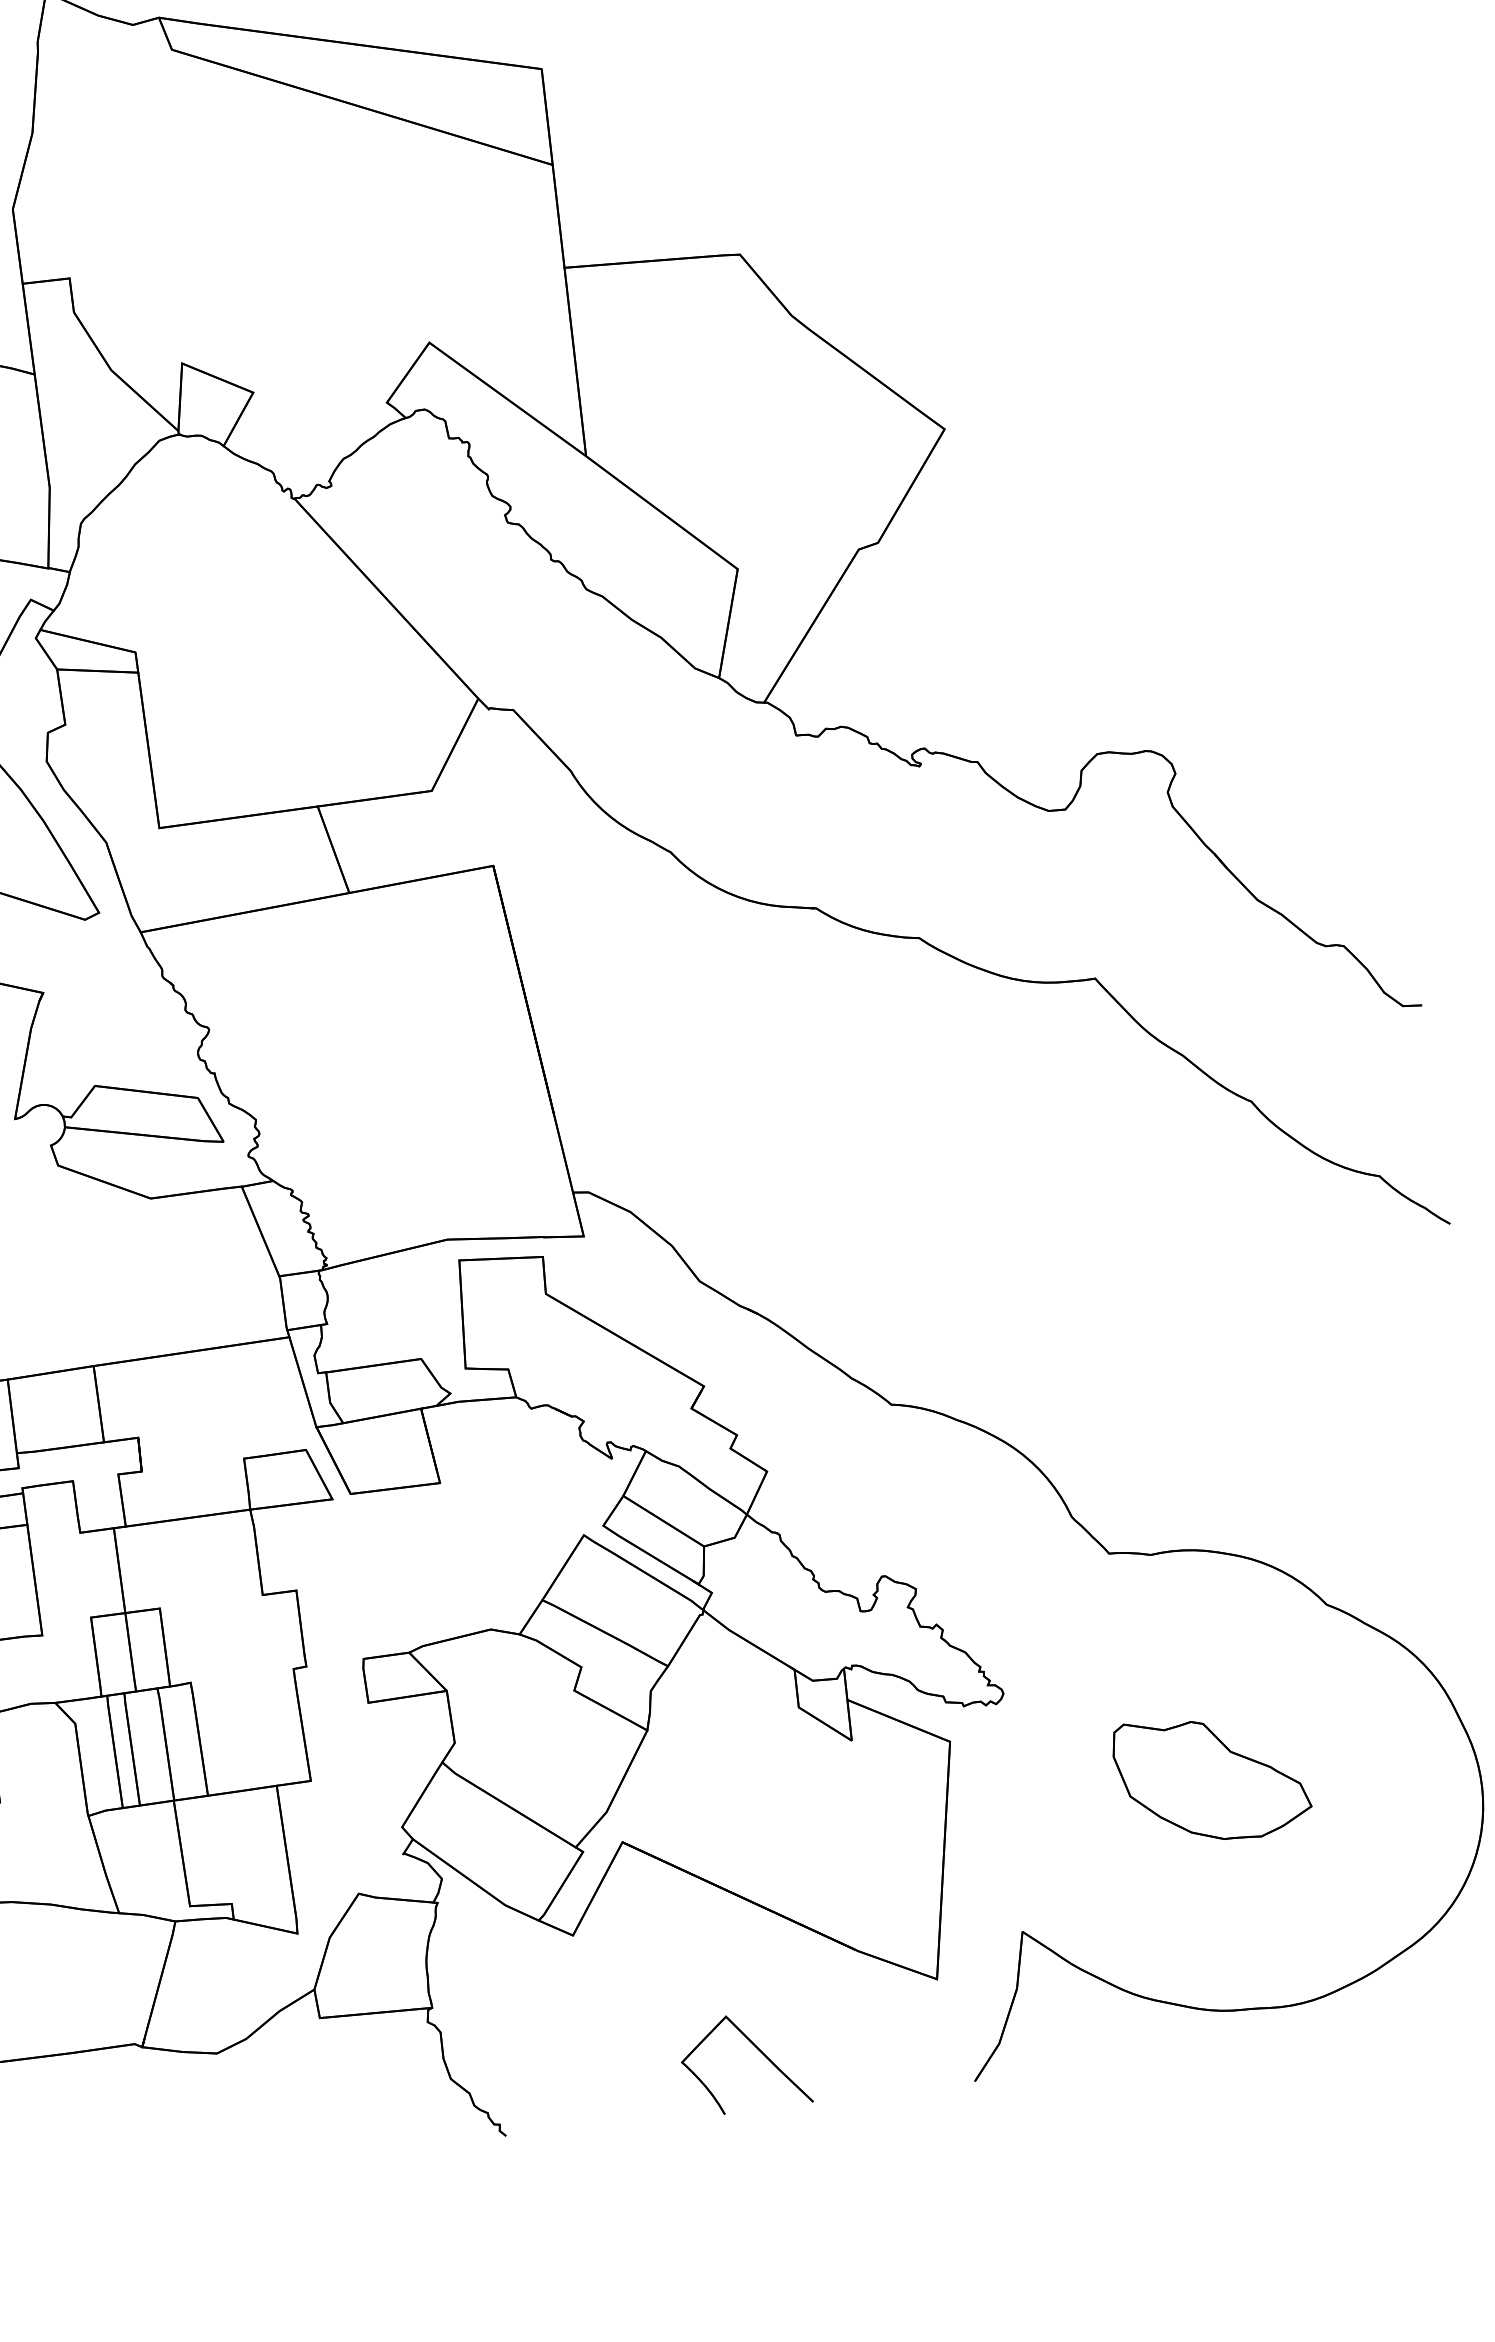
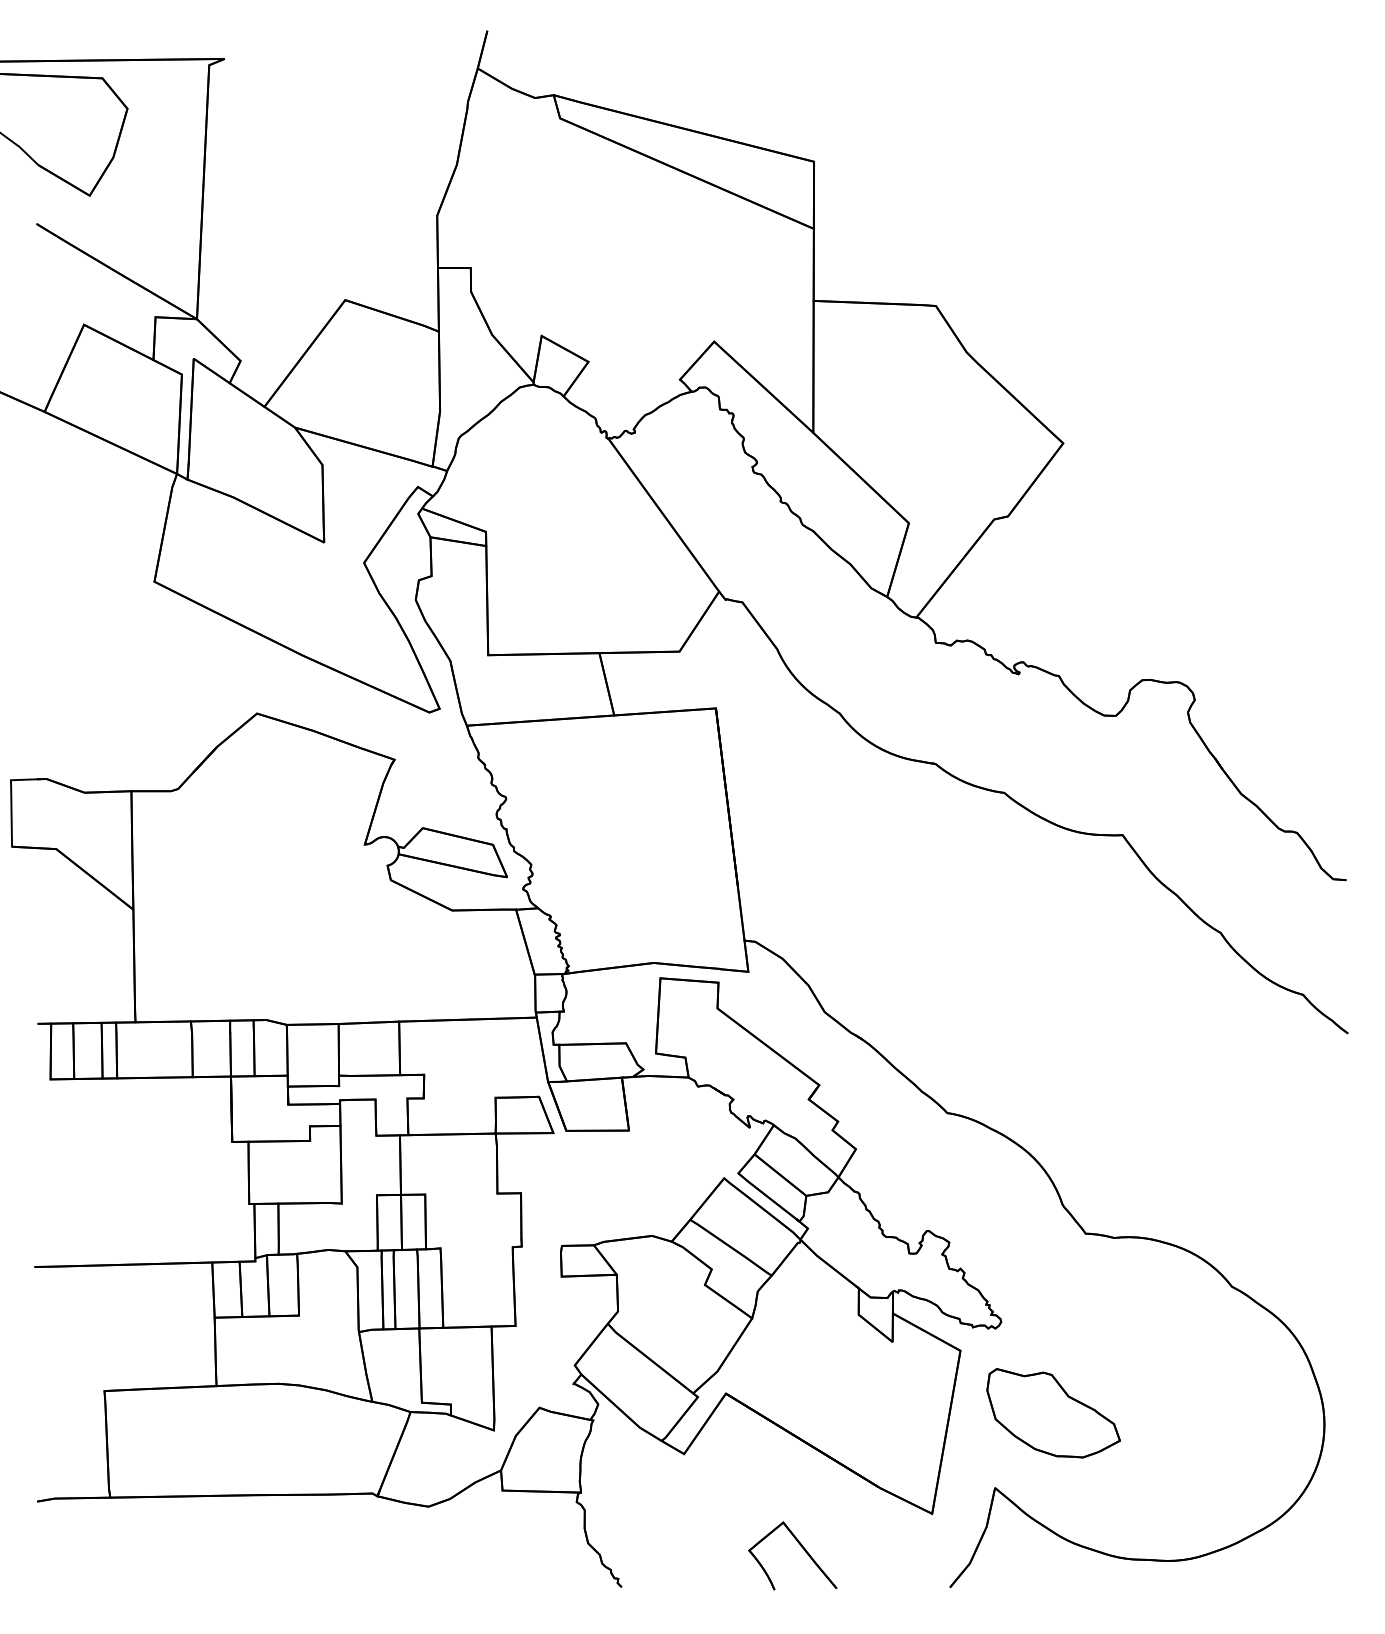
part: (1212, 1778) -> (1053, 1413), moved

